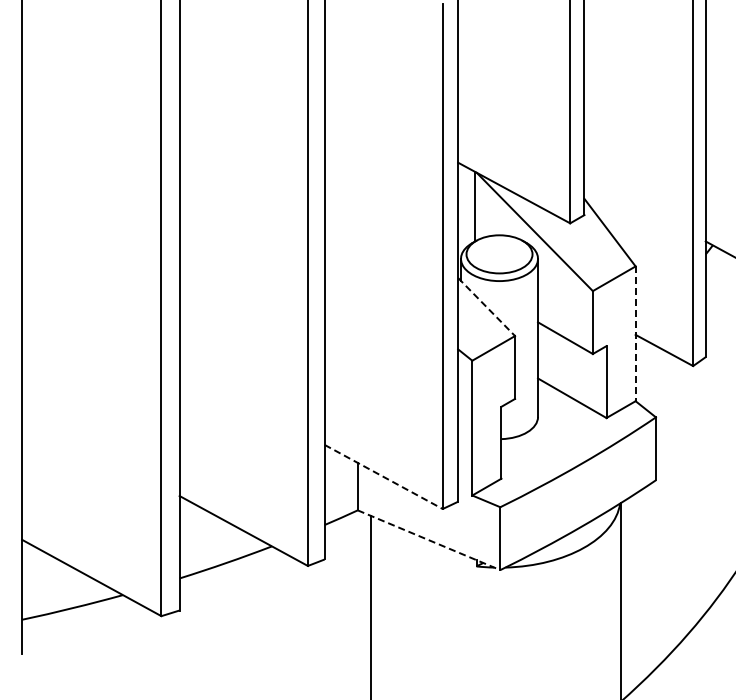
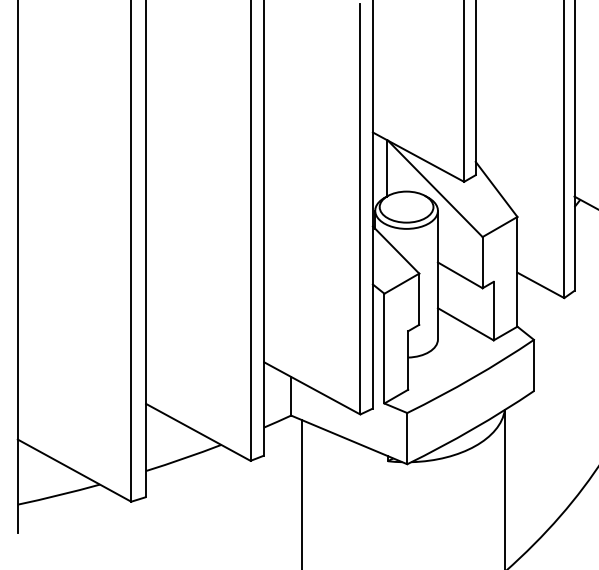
line: (486, 307) -> (395, 250), dashed -> solid
line: (635, 334) -> (517, 272), dashed -> solid
line: (384, 477) -> (312, 388), dashed -> solid
line: (429, 540) -> (349, 440), dashed -> solid

